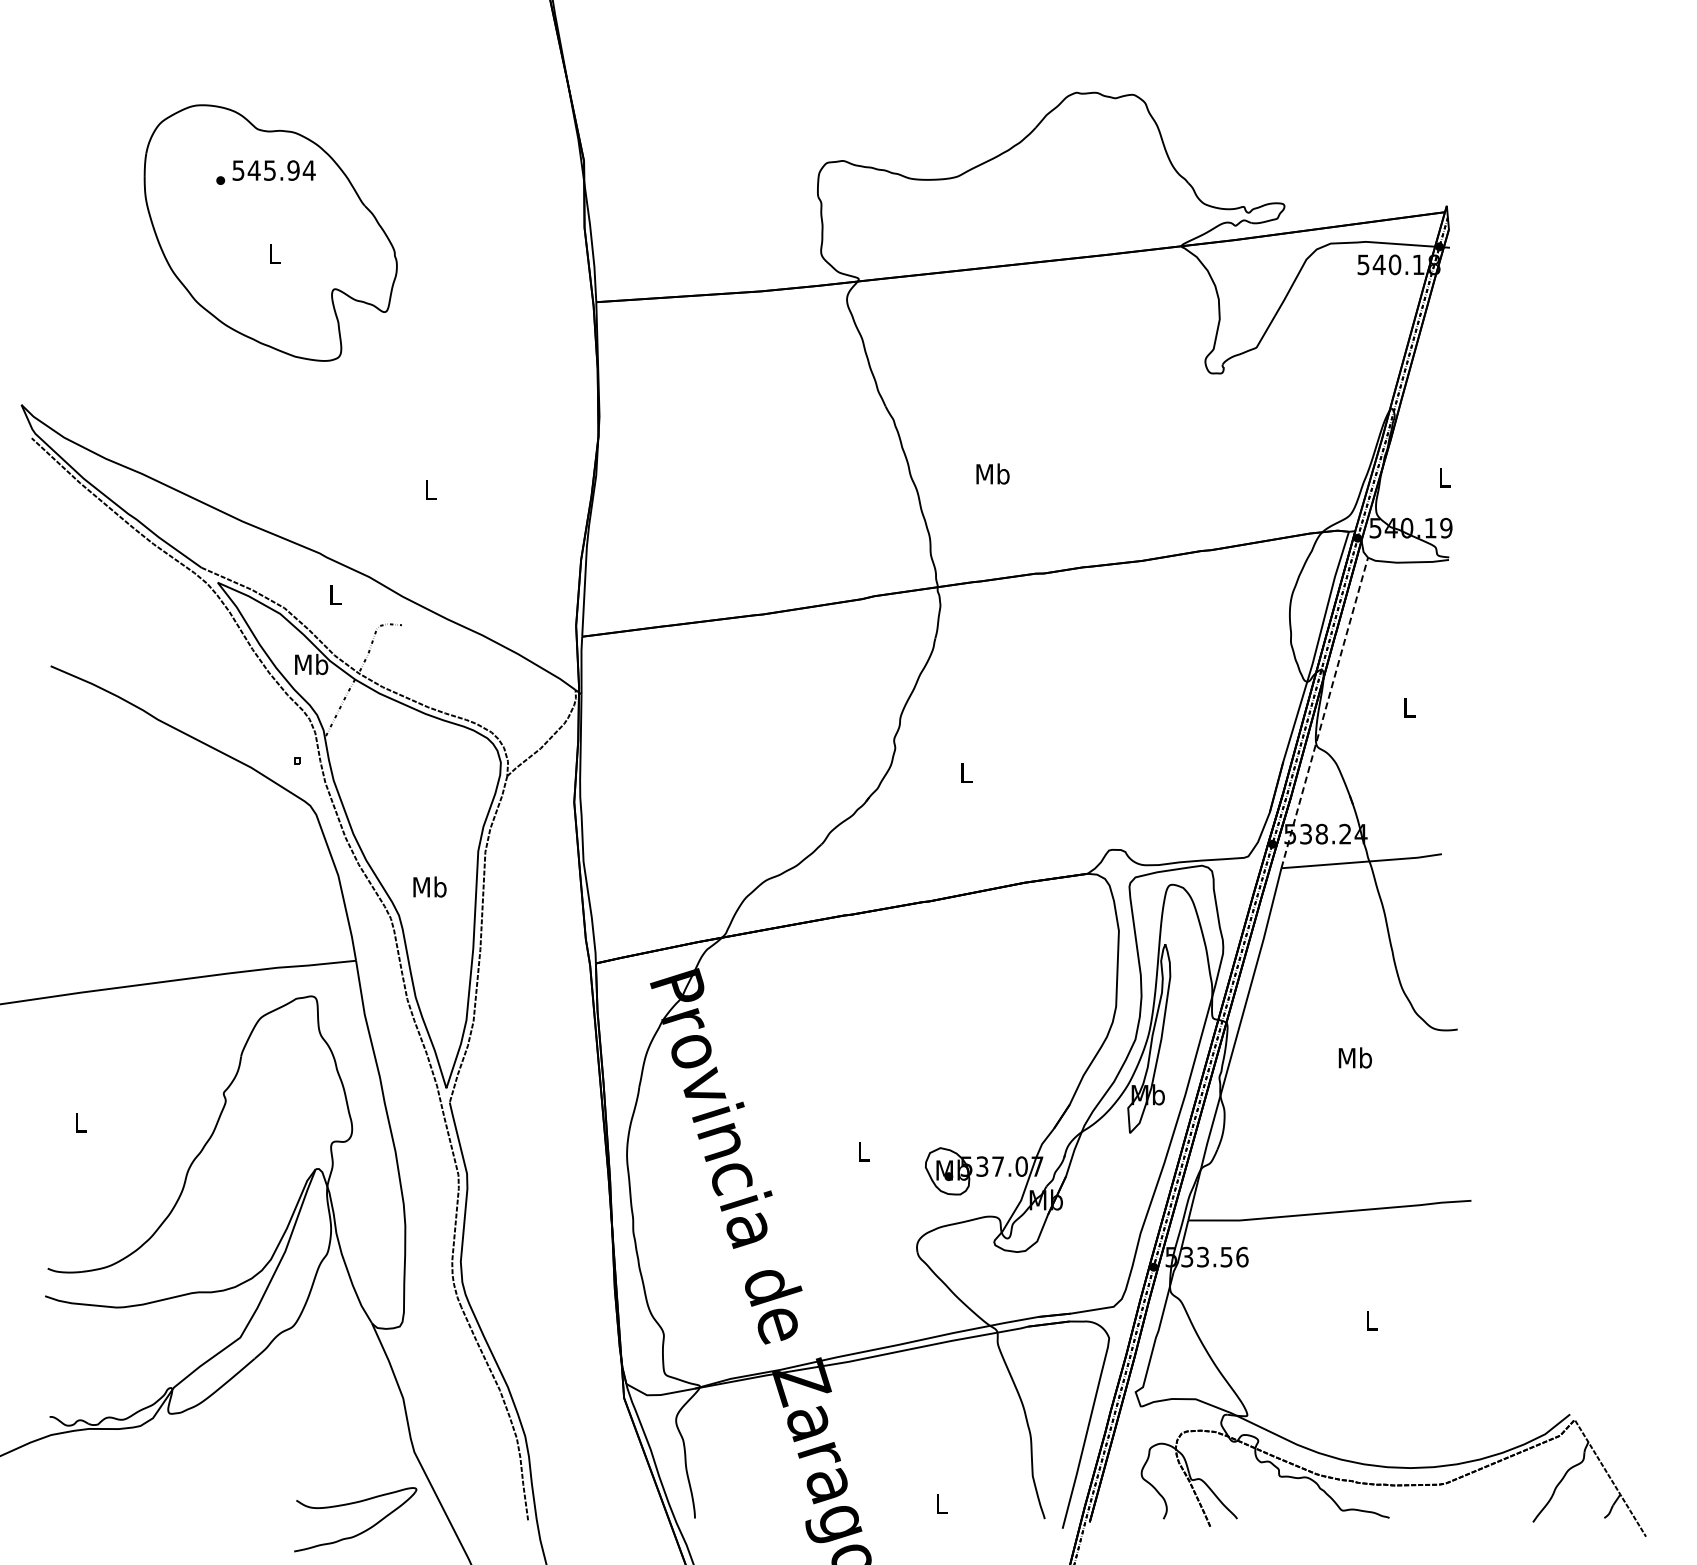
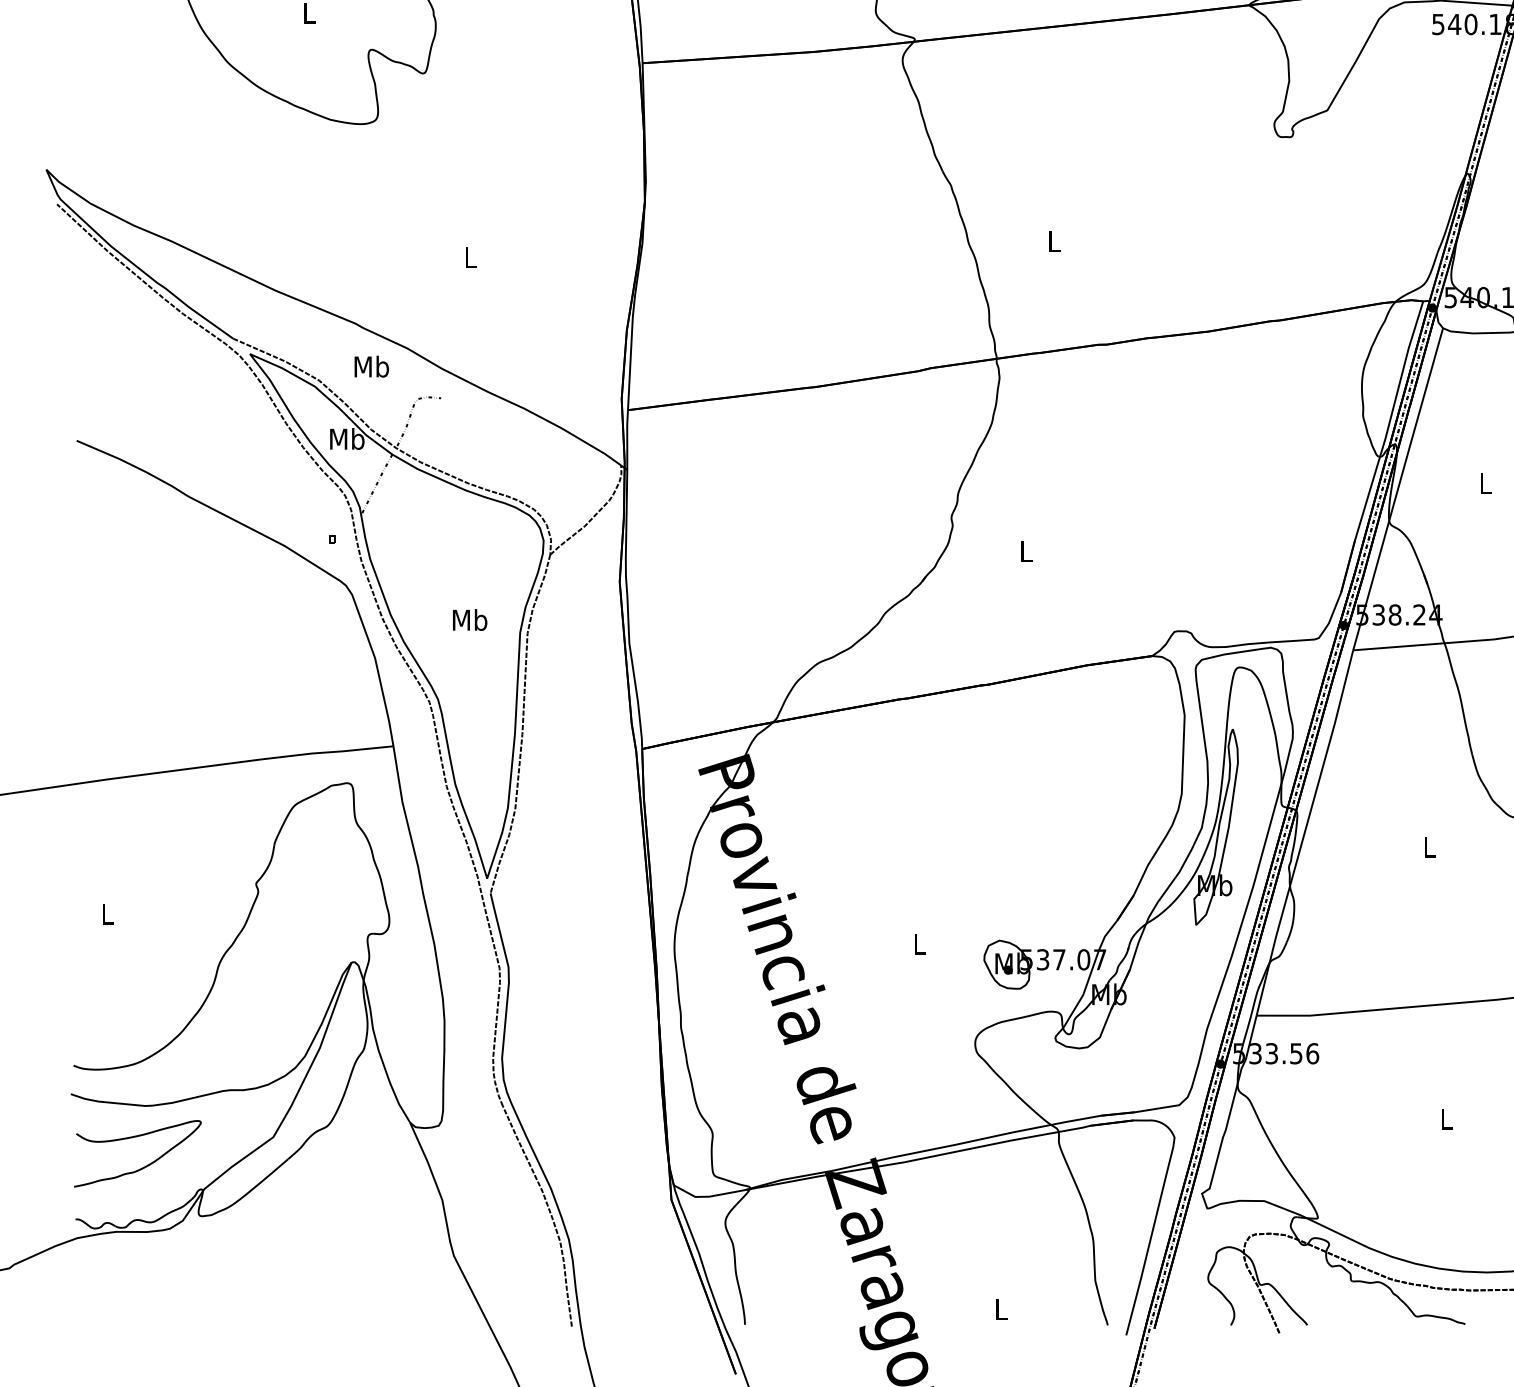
text: (992, 473) -> (1053, 240), Mb -> L
text: (334, 594) -> (371, 366), L -> Mb
line: (1324, 711) -> (1397, 487), dashed -> solid
text: (429, 886) -> (469, 619), moved
text: (1355, 1057) -> (1430, 846), Mb -> L
part: (362, 1531) -> (144, 1166), moved

